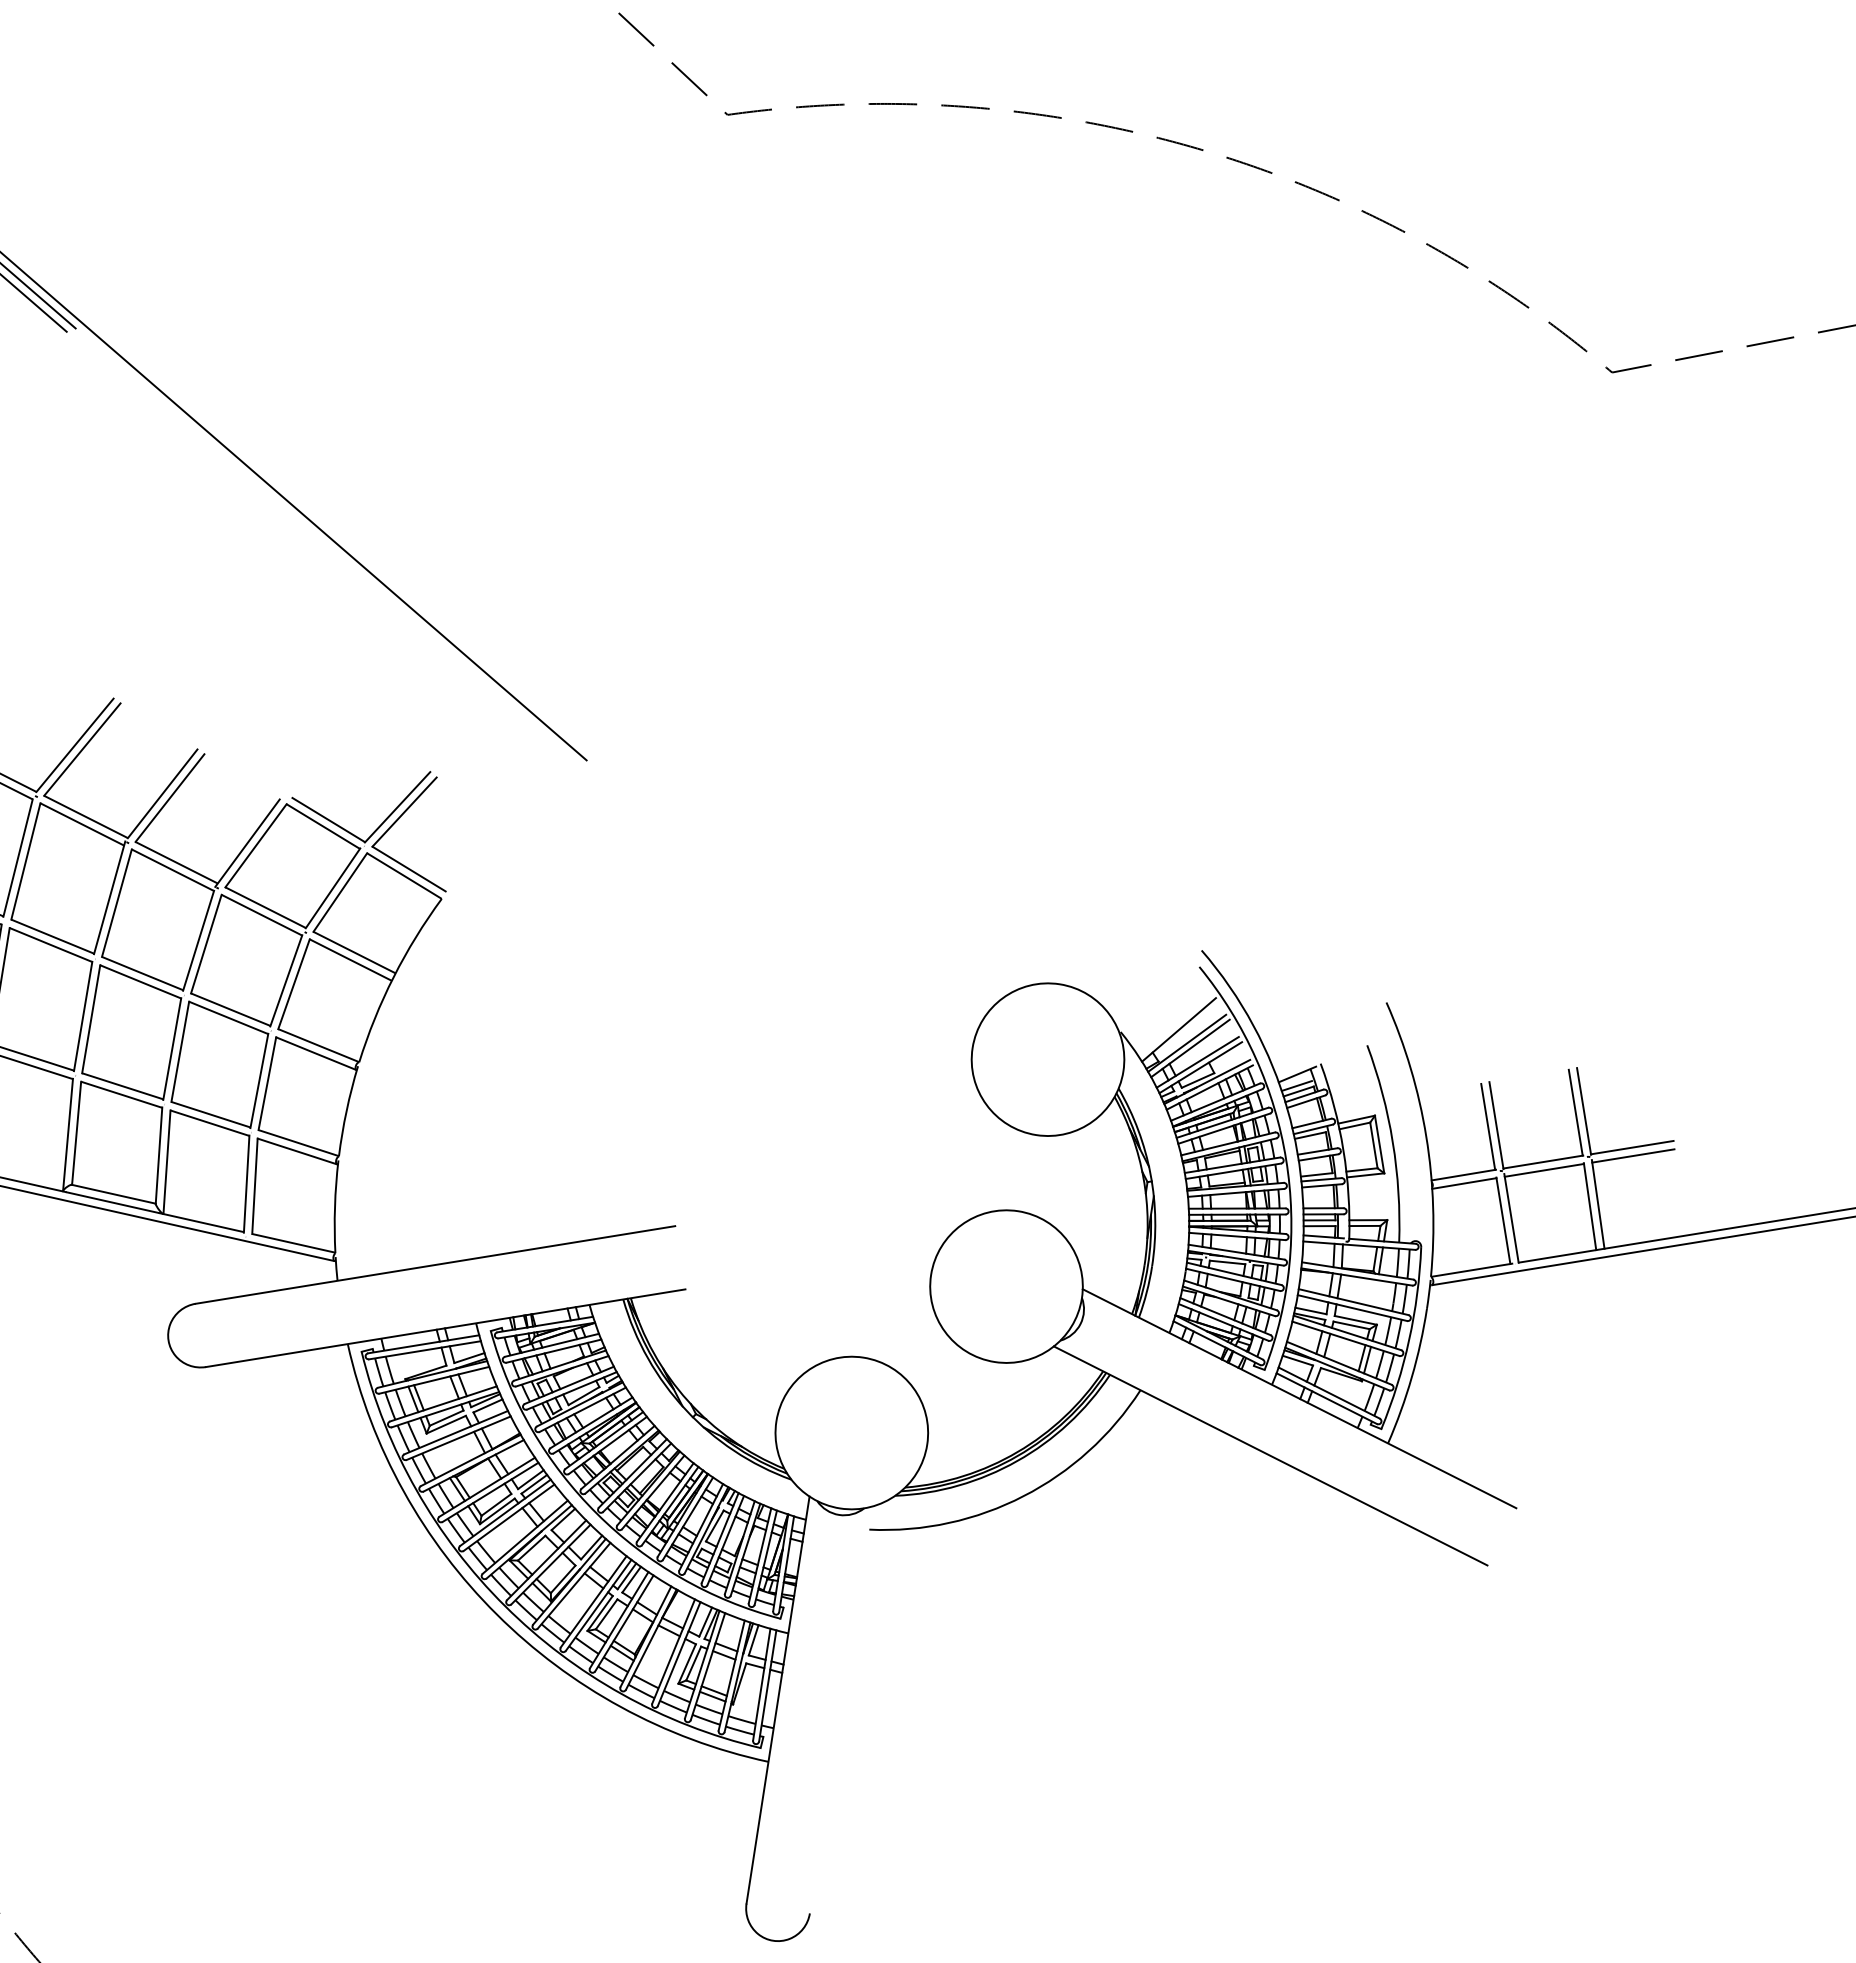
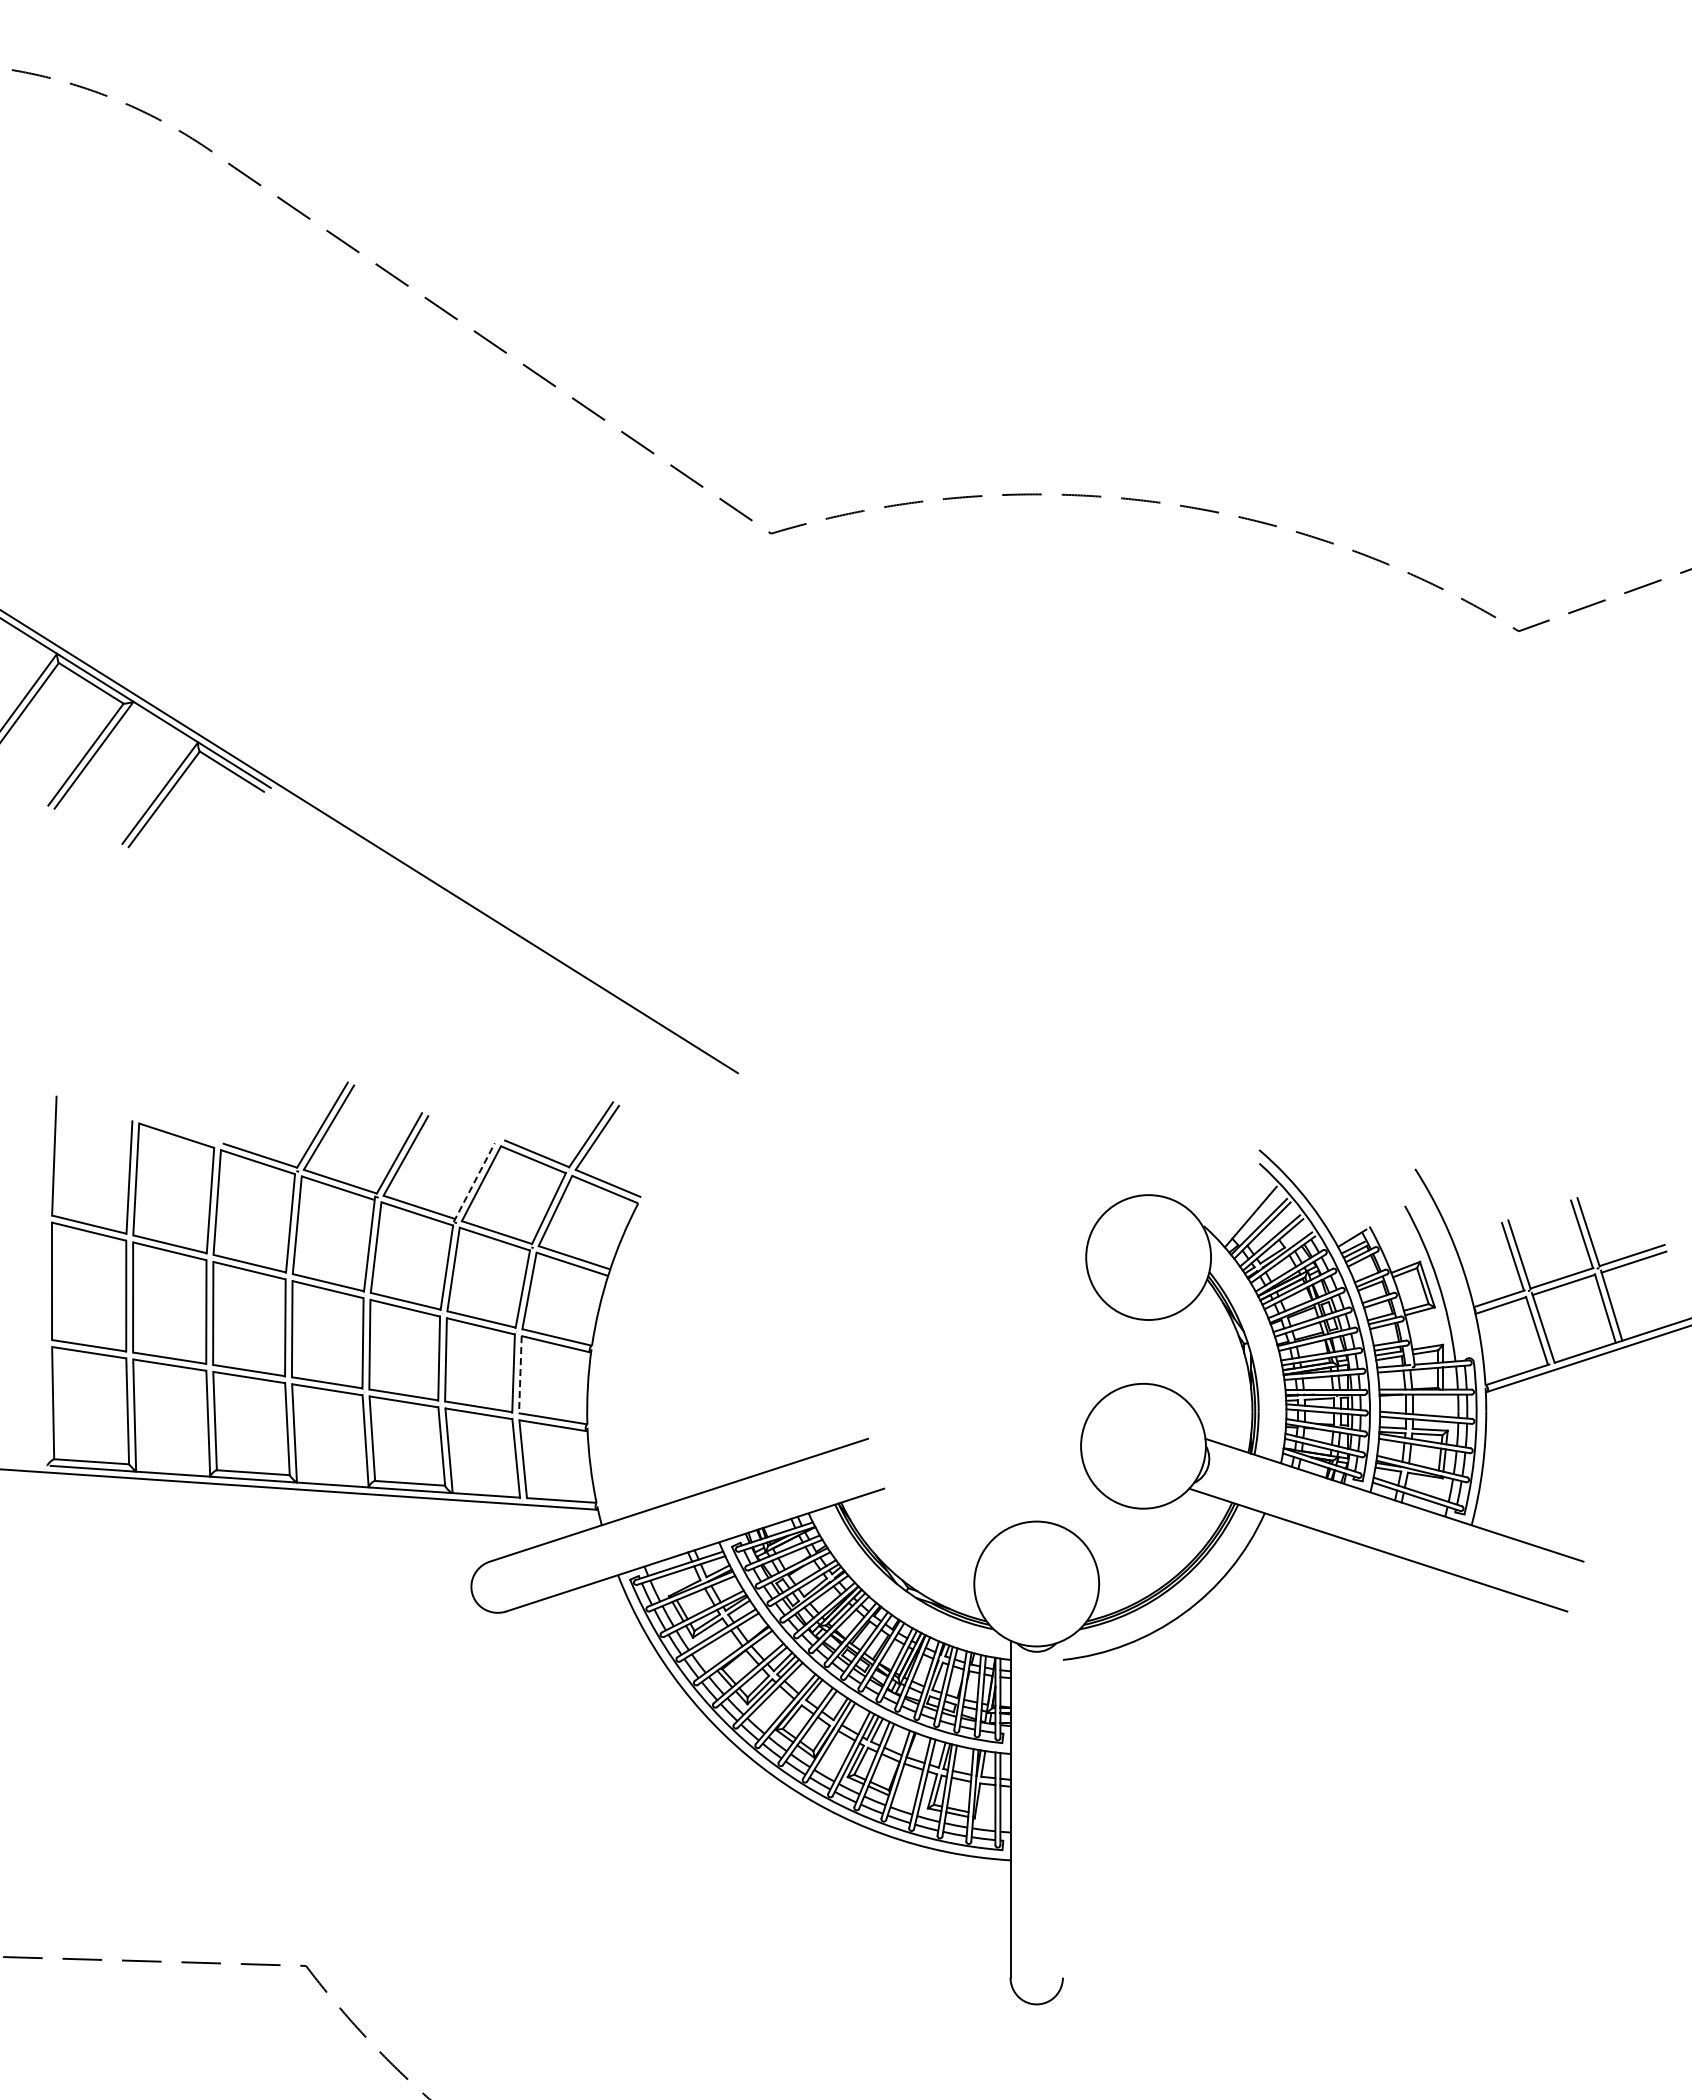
line: (247, 842) -> (474, 1182), solid -> dashed
line: (267, 1083) -> (520, 1374), solid -> dashed

